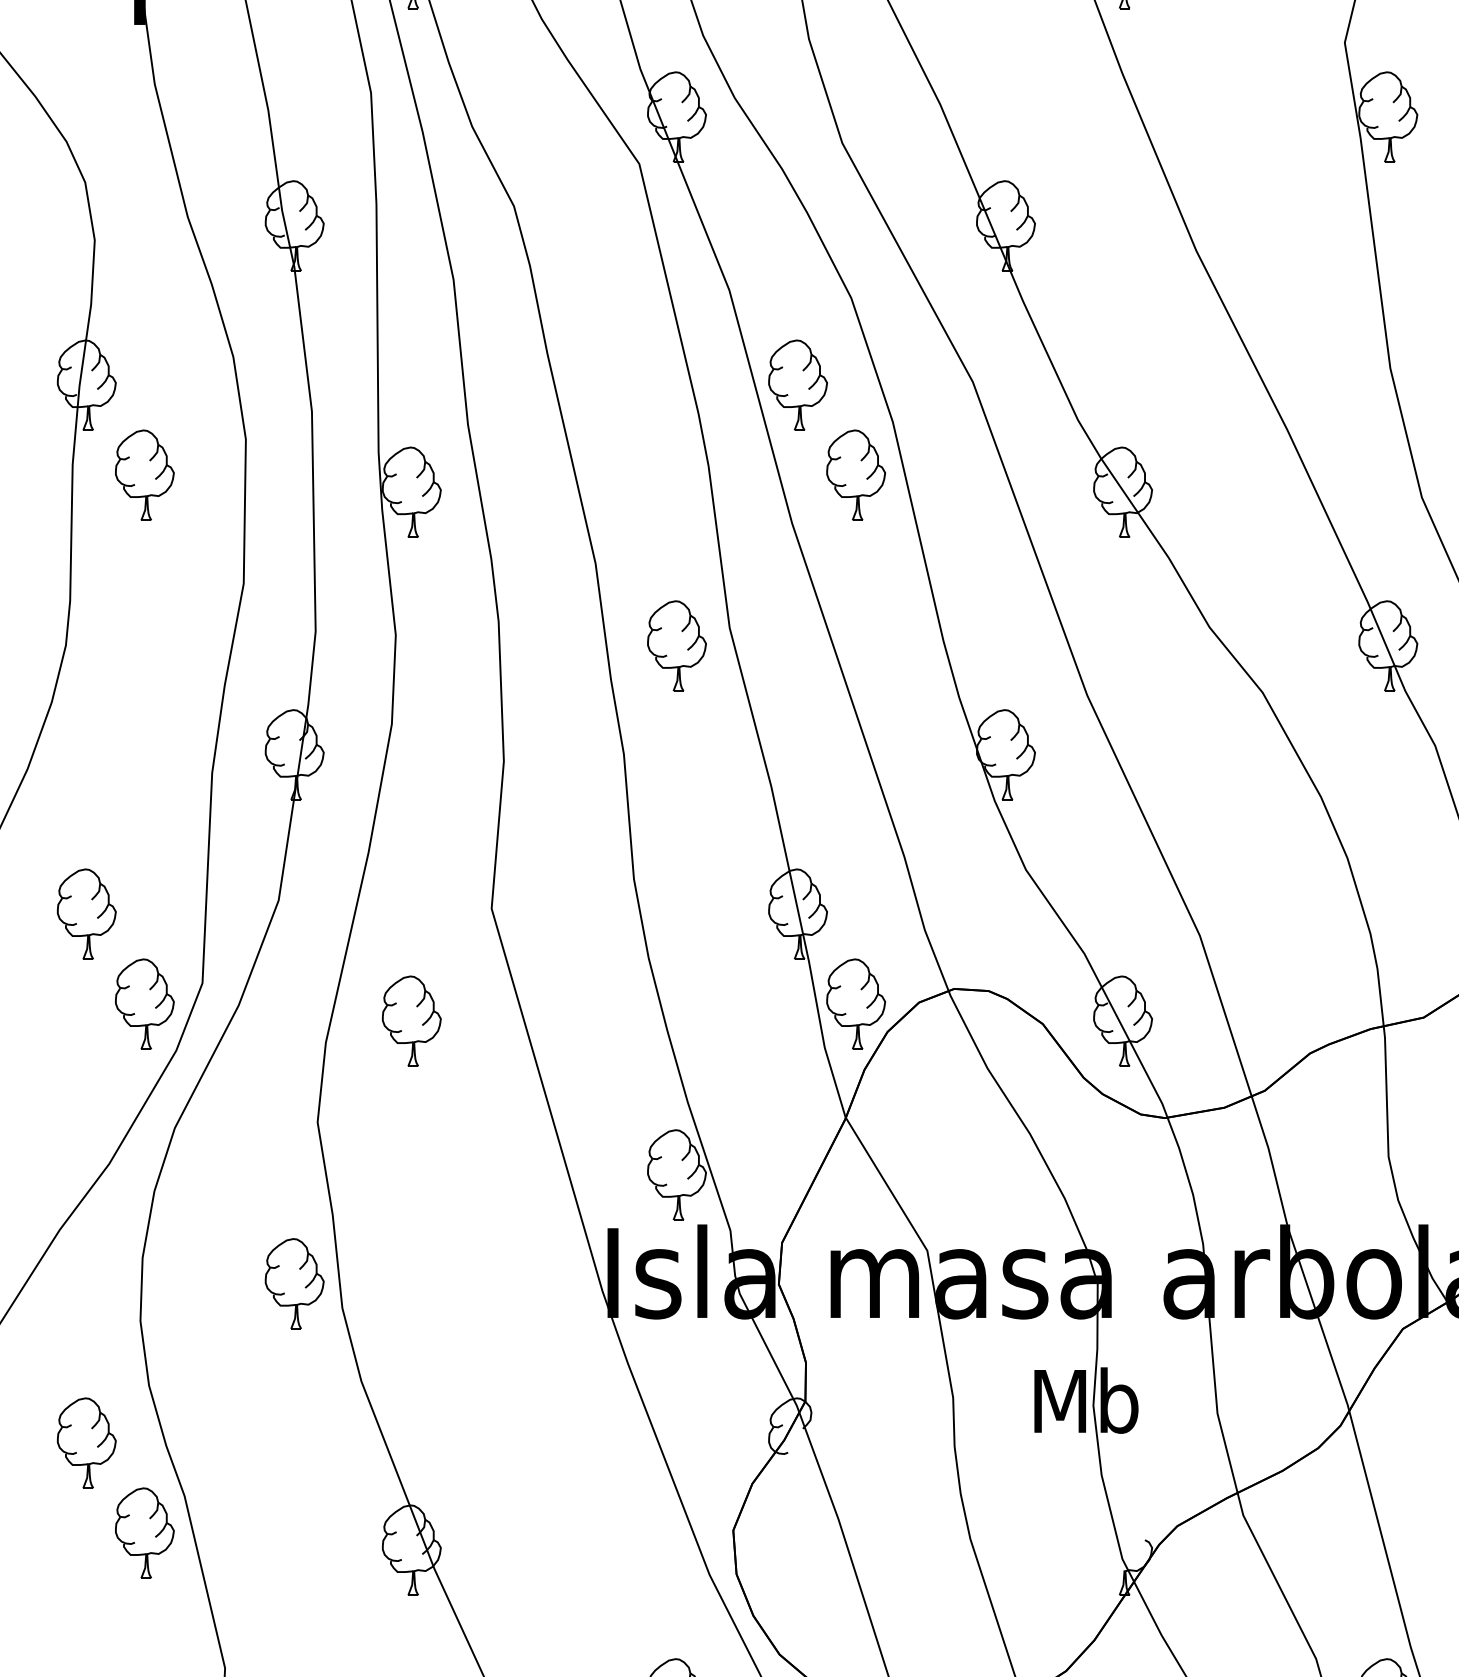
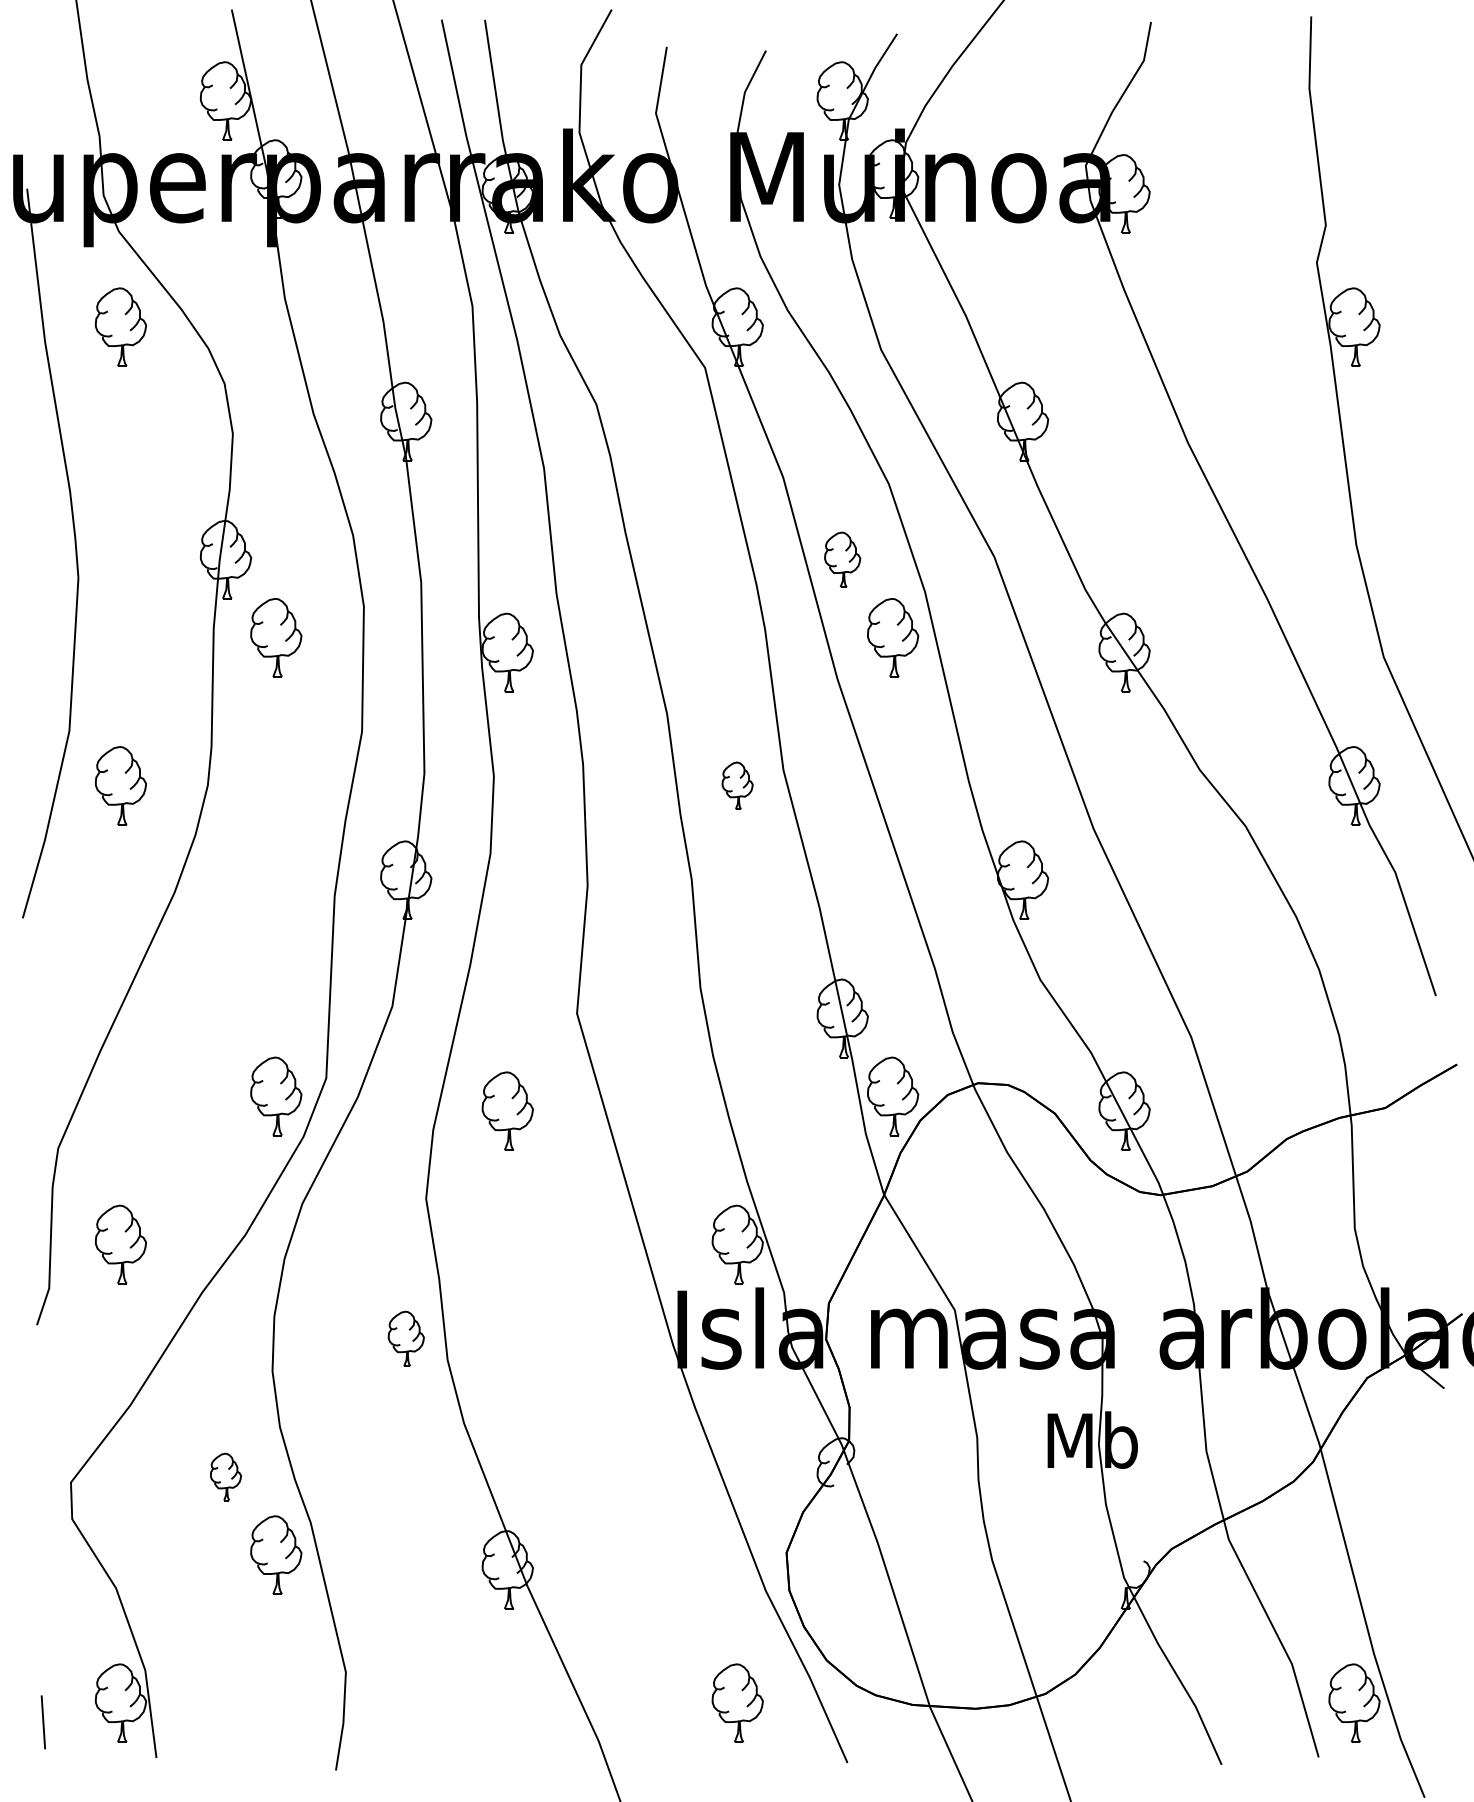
part: (797, 385) -> (842, 559), size x0.7
part: (676, 645) -> (737, 785), size x0.6
part: (87, 914) -> (226, 1018), removed
part: (294, 1283) -> (406, 1338), size x0.7
part: (86, 1442) -> (225, 1476), size x0.6

